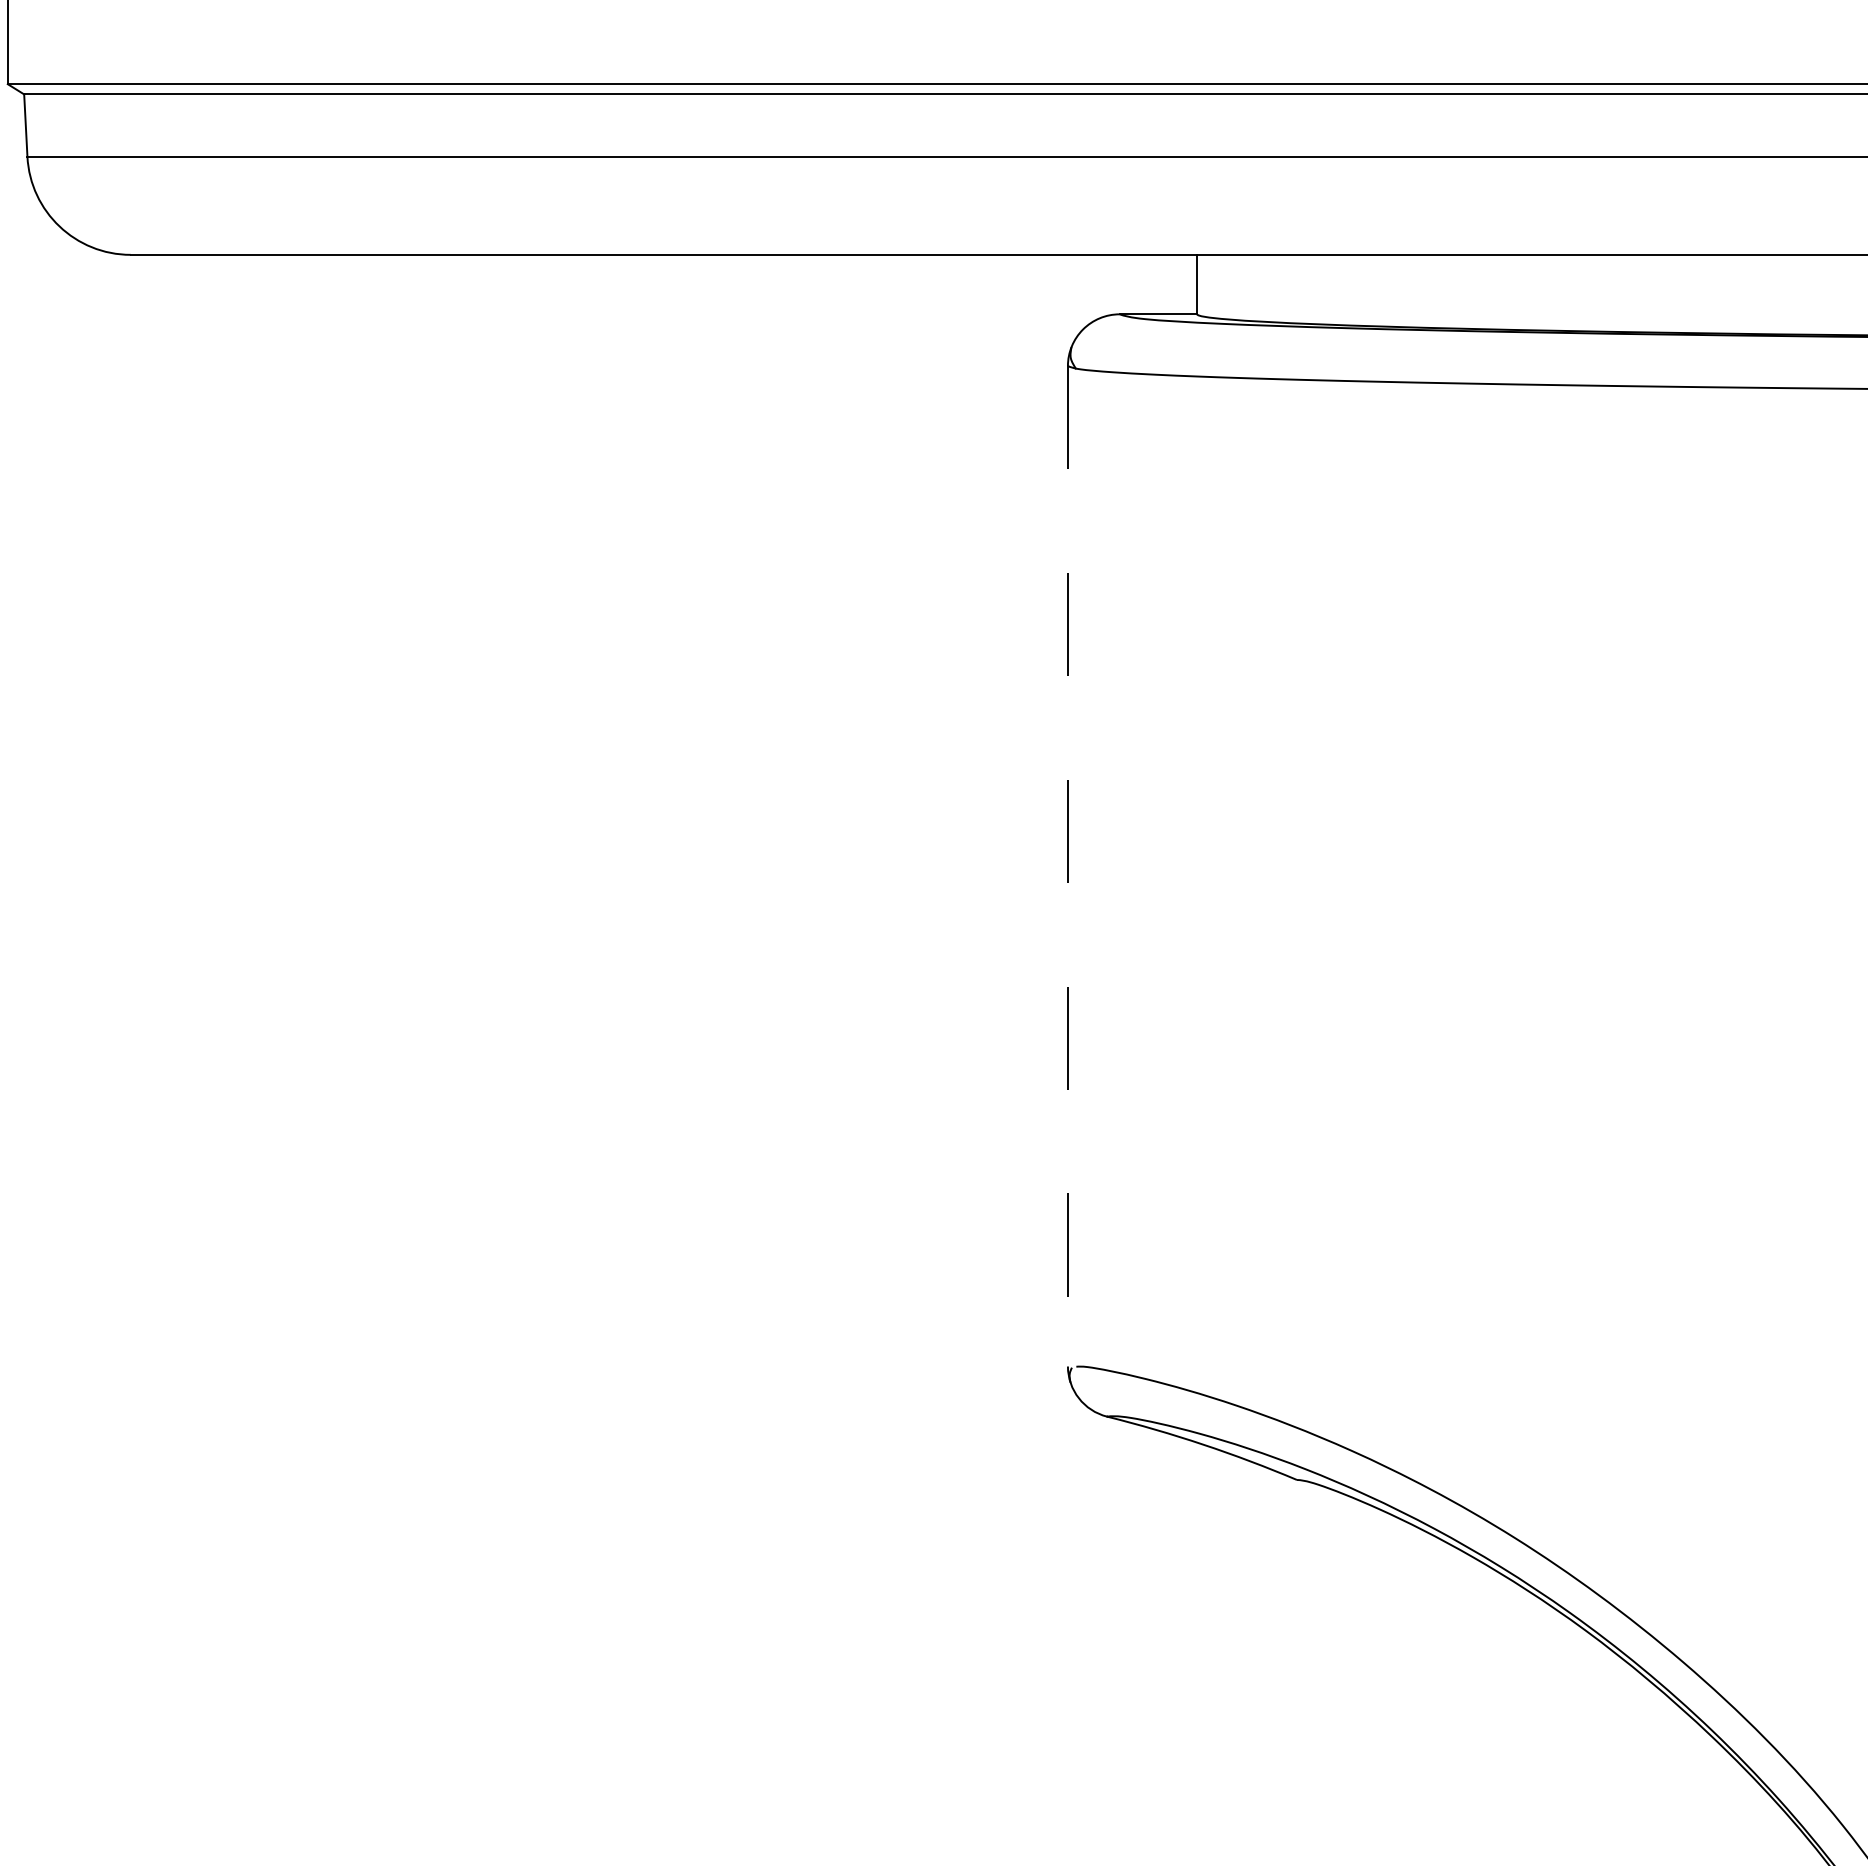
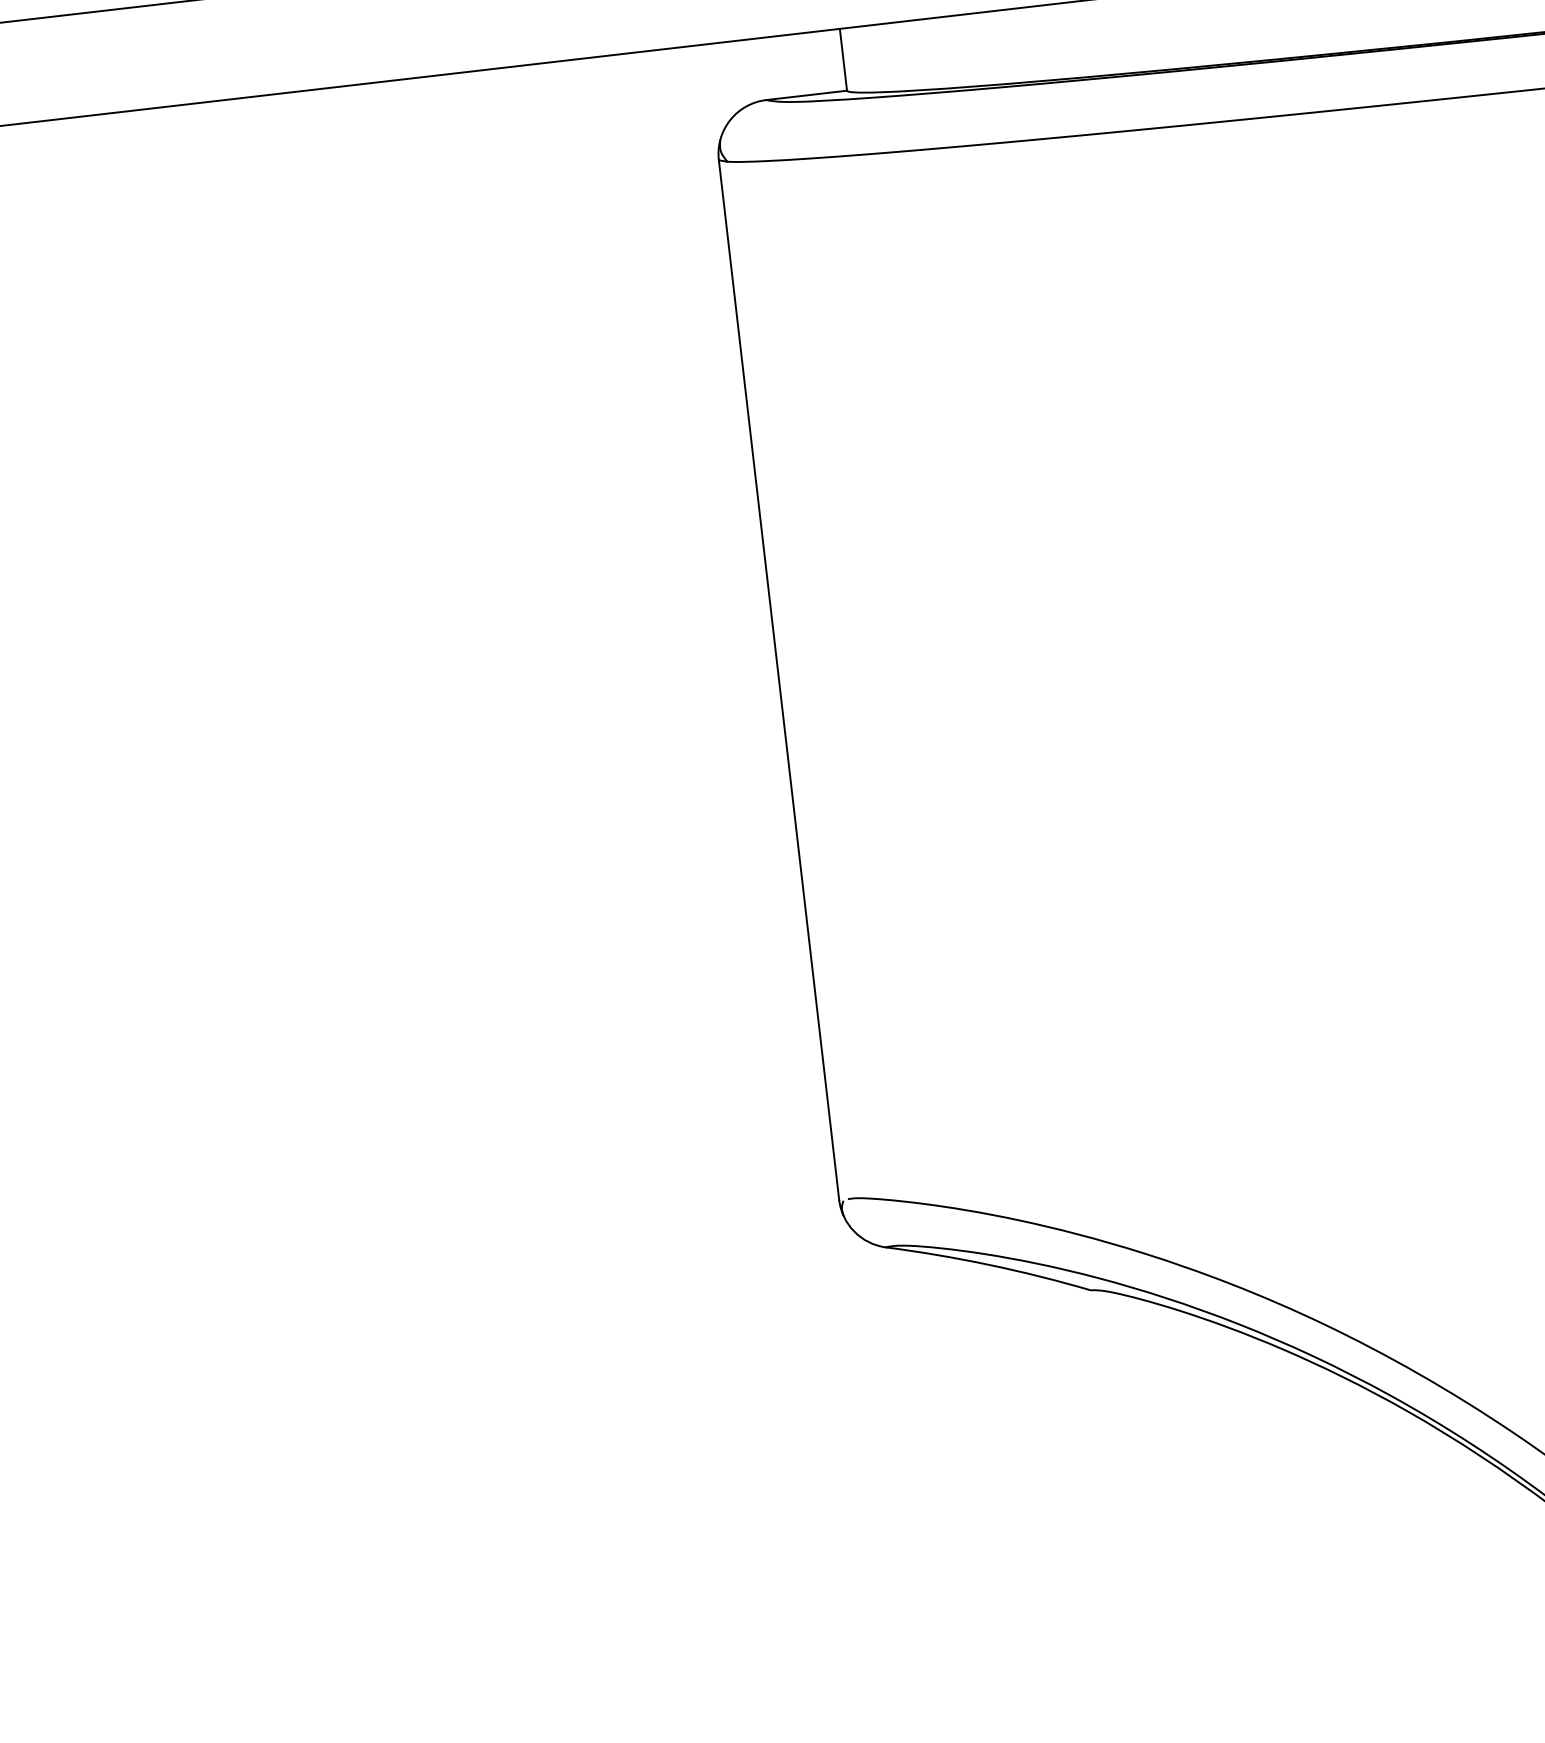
line: (1067, 866) -> (778, 680), dashed -> solid

